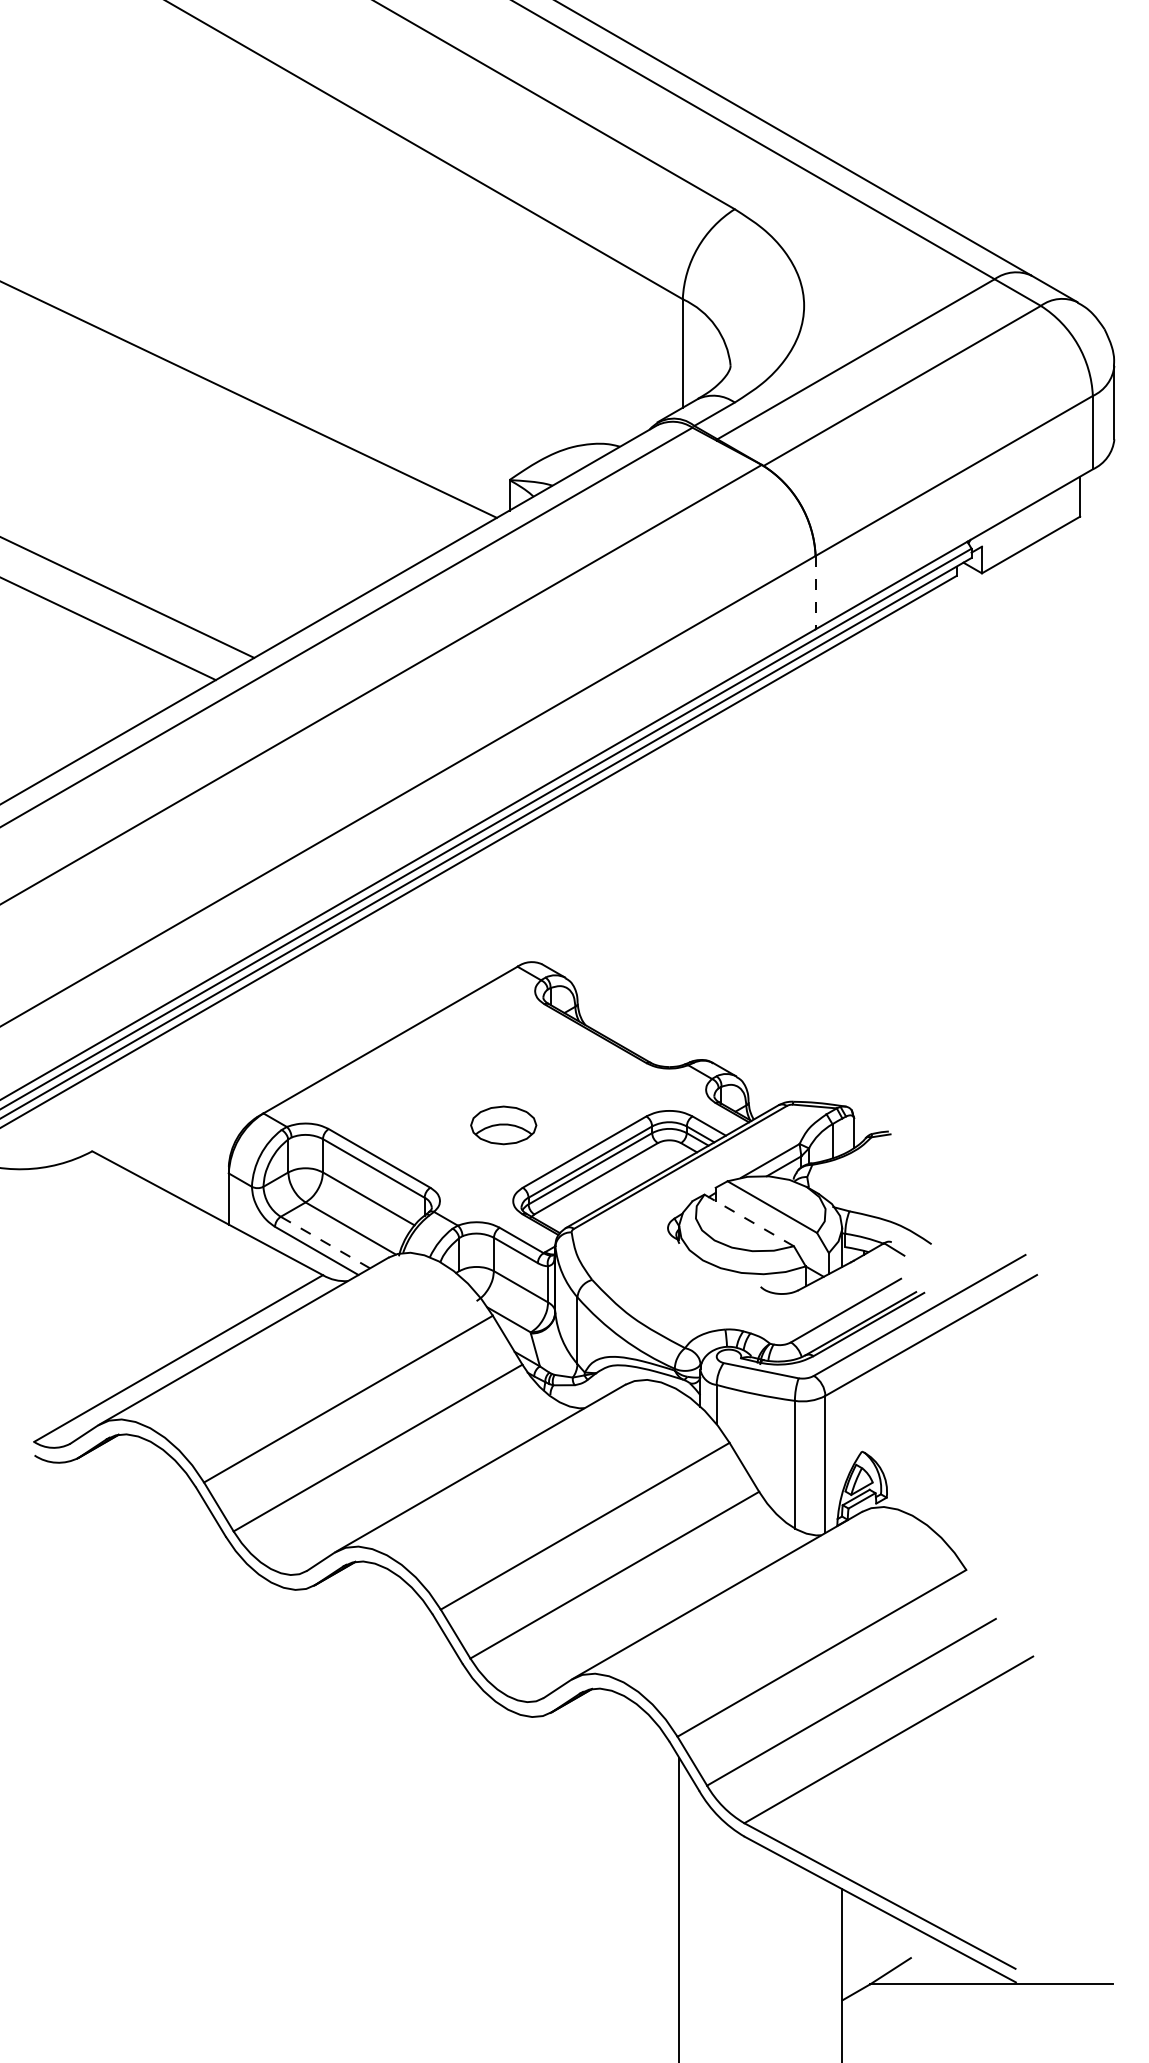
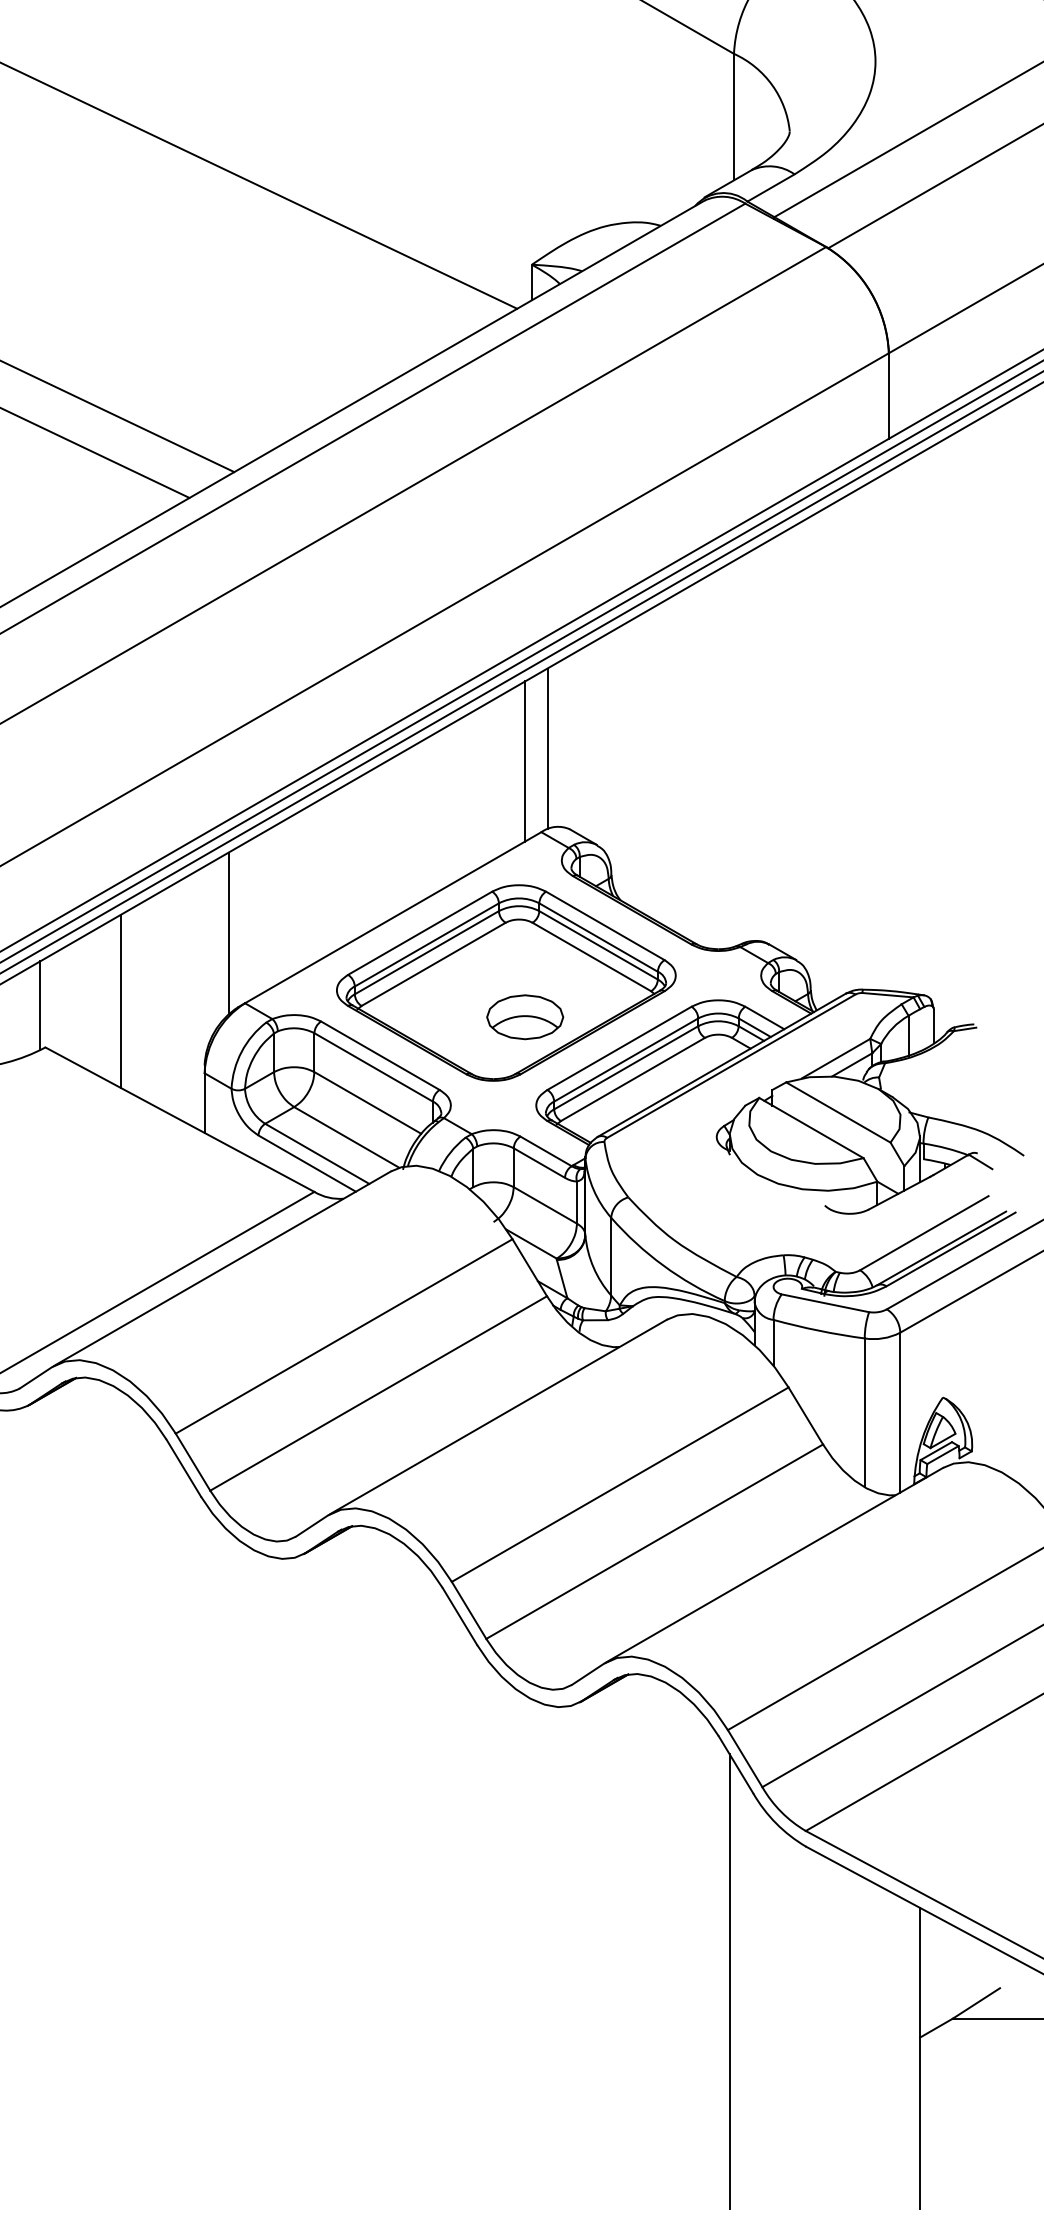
line: (815, 592) -> (888, 395), dashed -> solid
line: (522, 895) -> (547, 749), added
line: (503, 905) -> (524, 760), added
line: (249, 1053) -> (228, 933), added
part: (487, 1095) -> (506, 982), added
line: (157, 1111) -> (121, 1001), added
line: (87, 1115) -> (39, 1005), added
line: (749, 1220) -> (811, 1128), dashed -> solid
line: (325, 1242) -> (317, 1153), dashed -> solid

